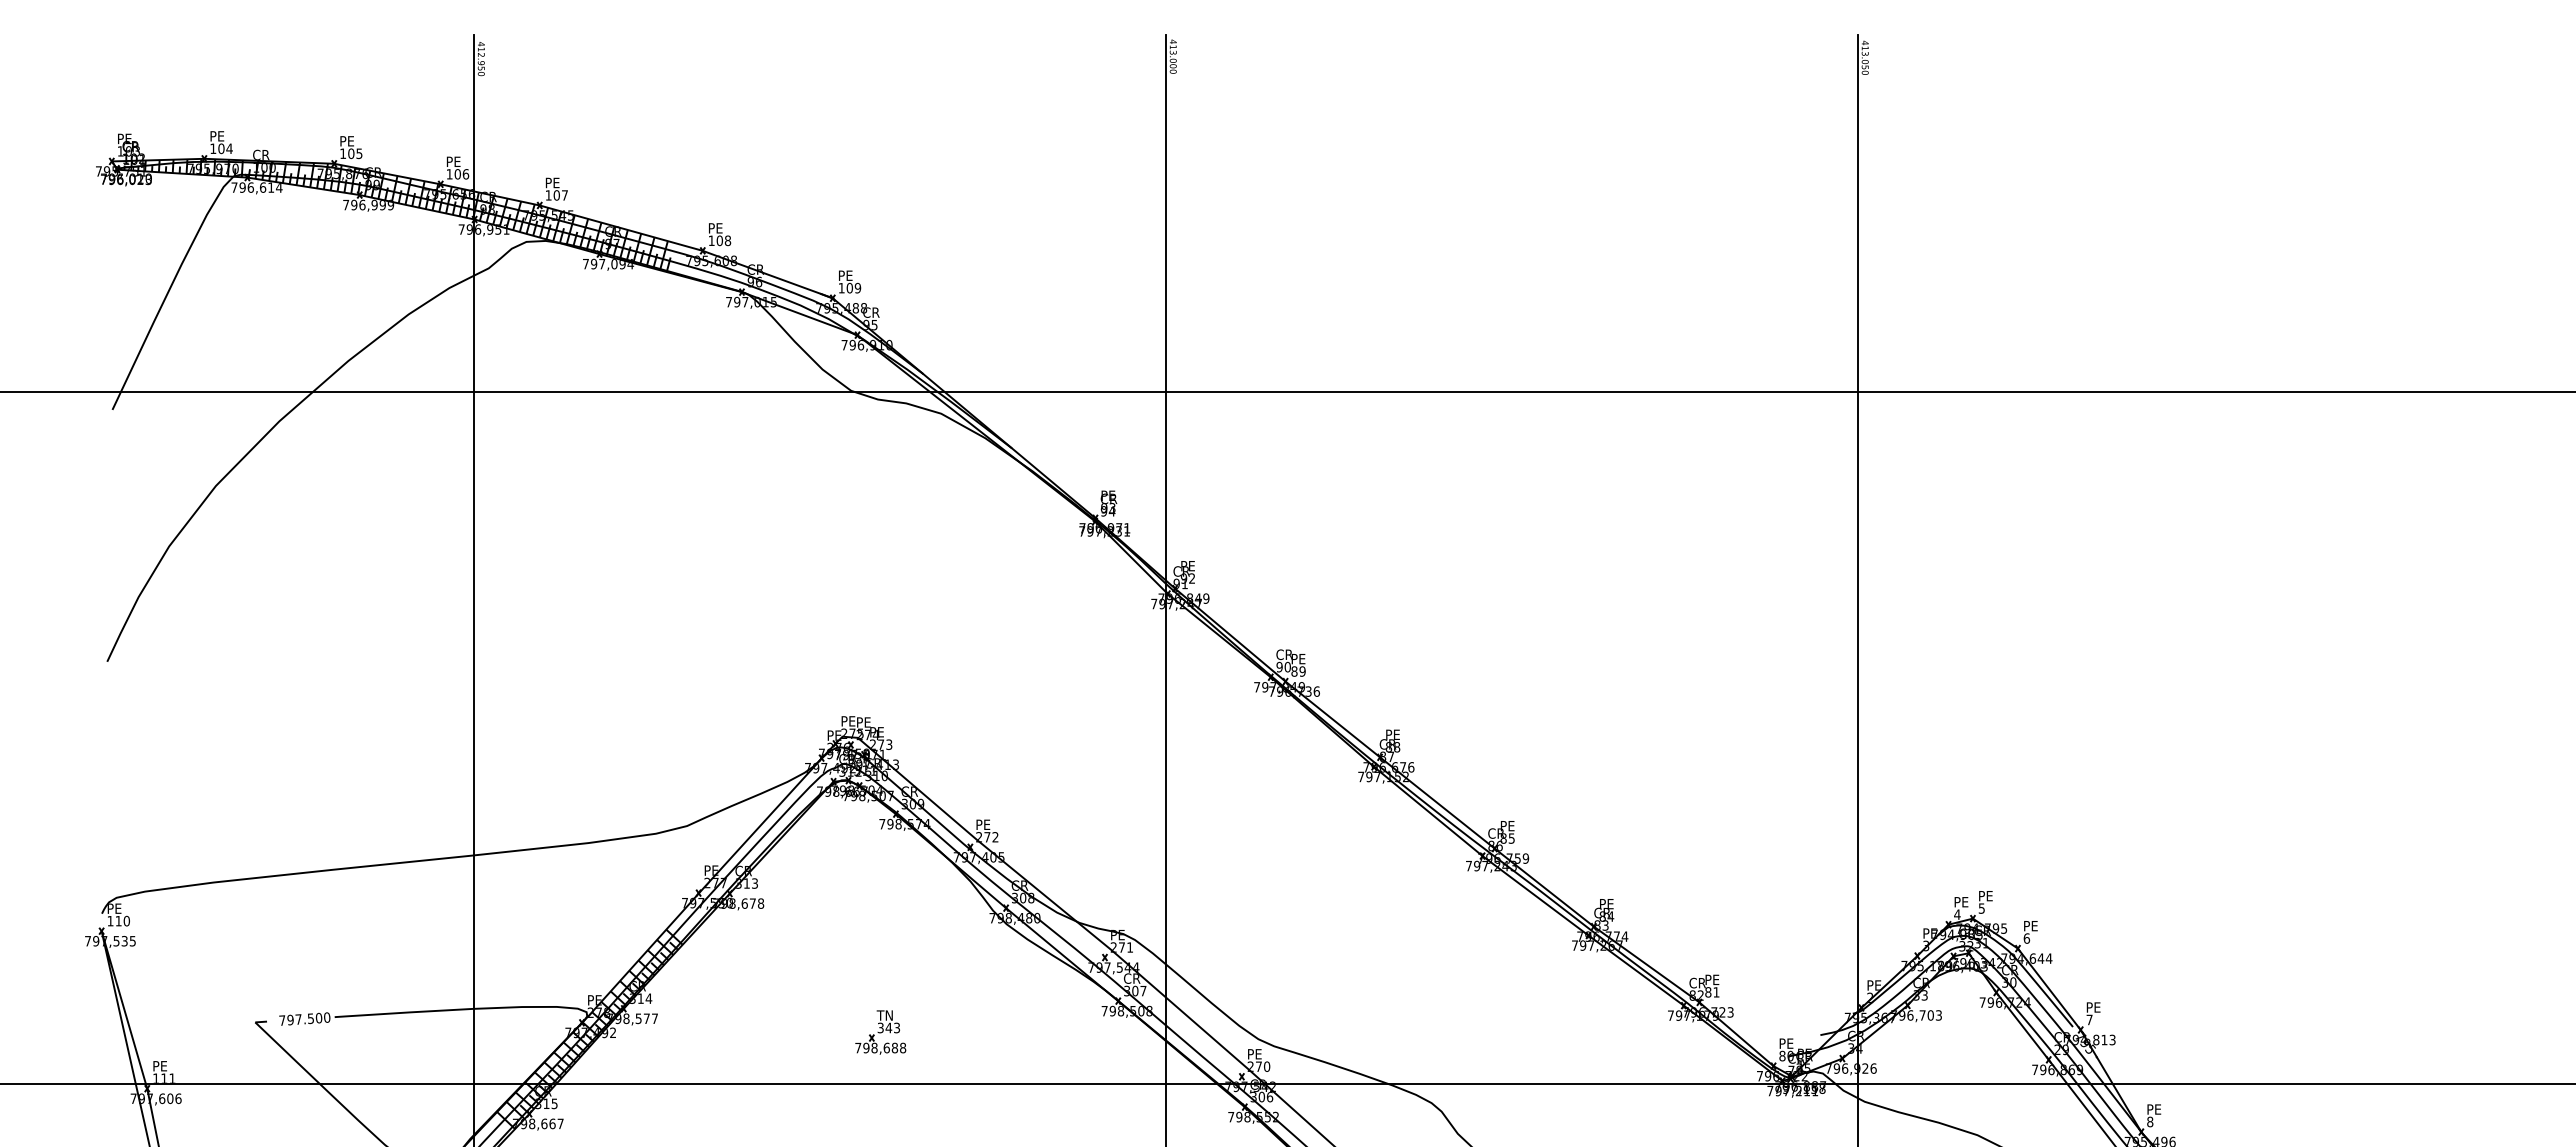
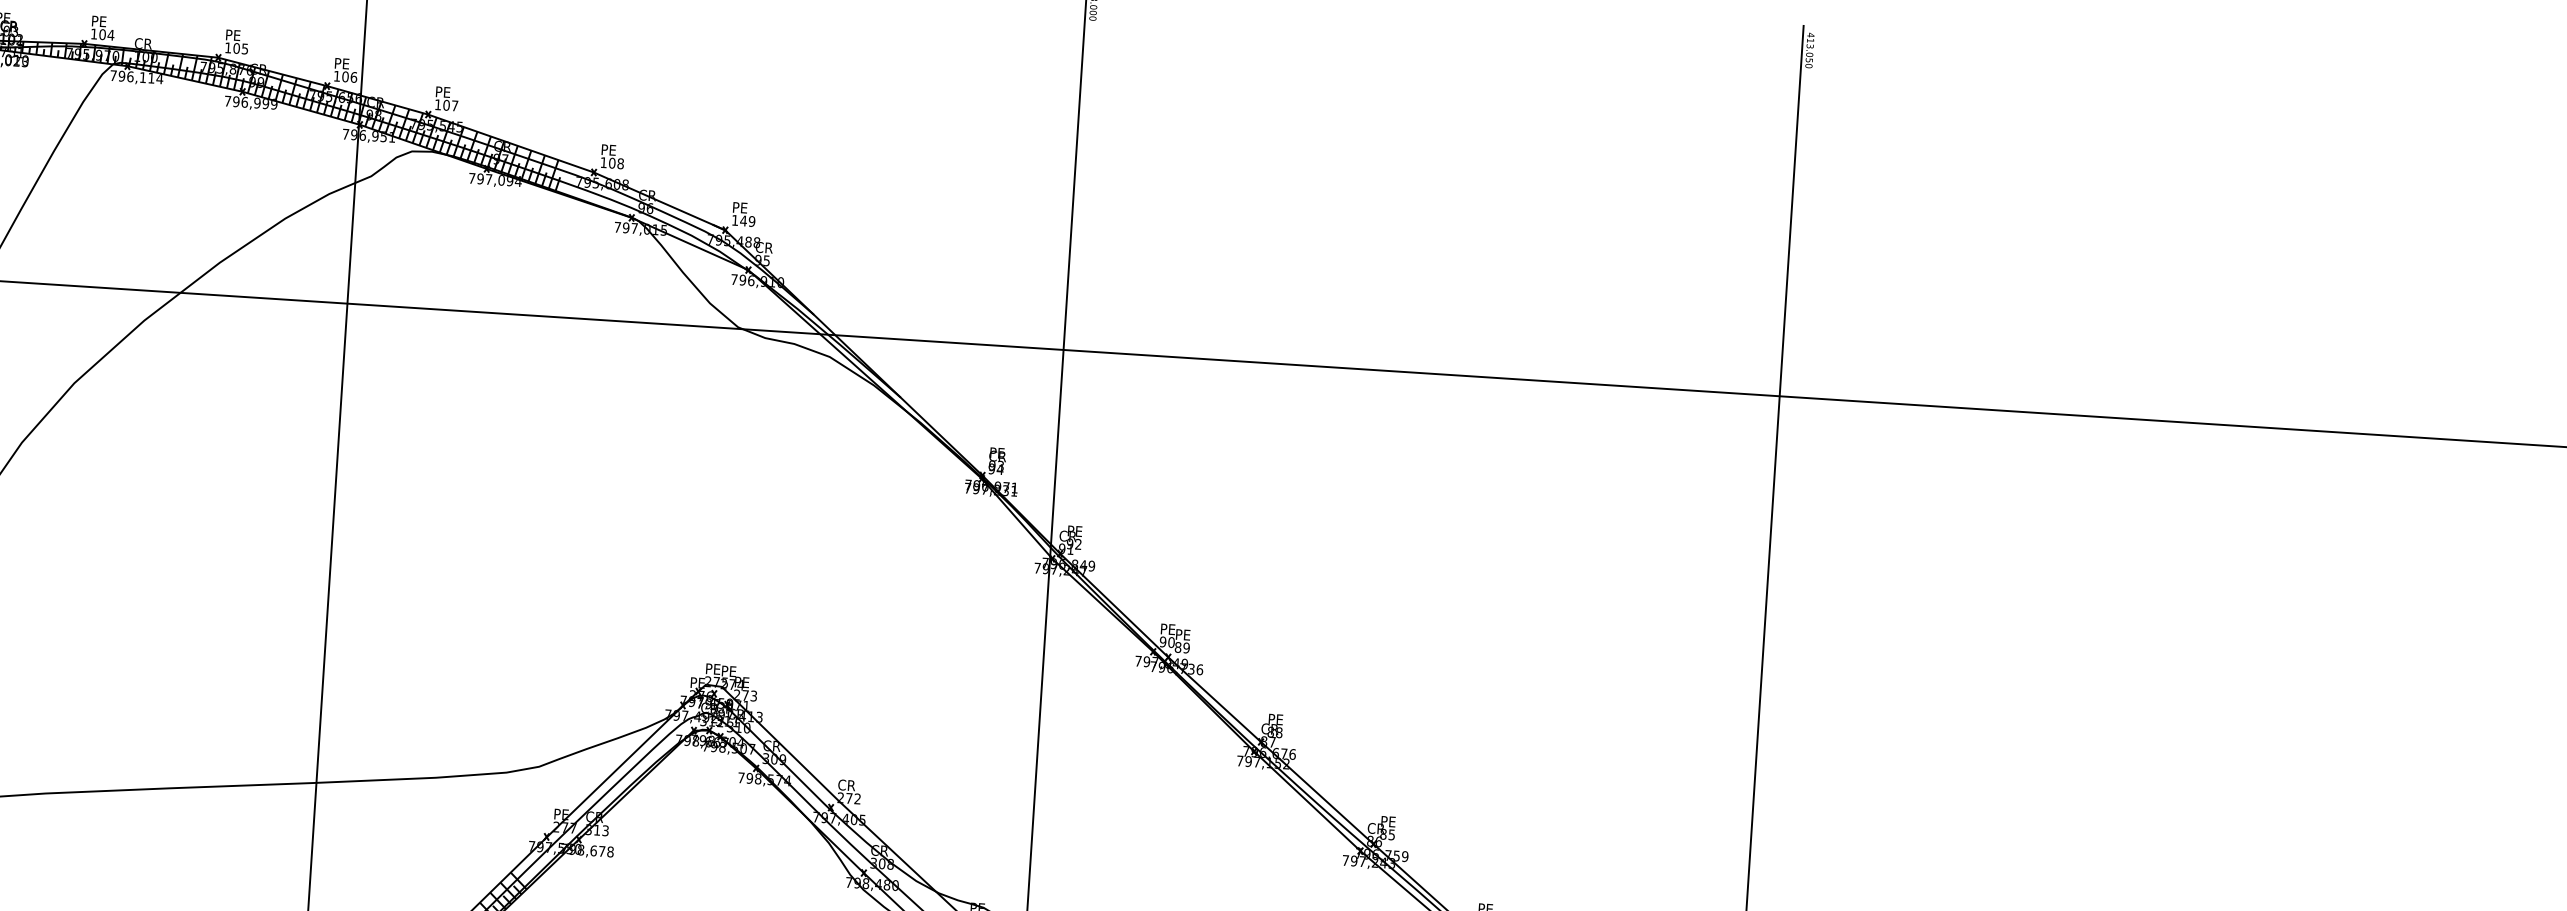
text: (263, 187) -> (143, 77), 796,614 -> 796,114
text: (849, 287) -> (743, 220), 109 -> 149
text: (1283, 654) -> (1167, 629), CR -> PE
text: (984, 824) -> (847, 785), PE -> CR

